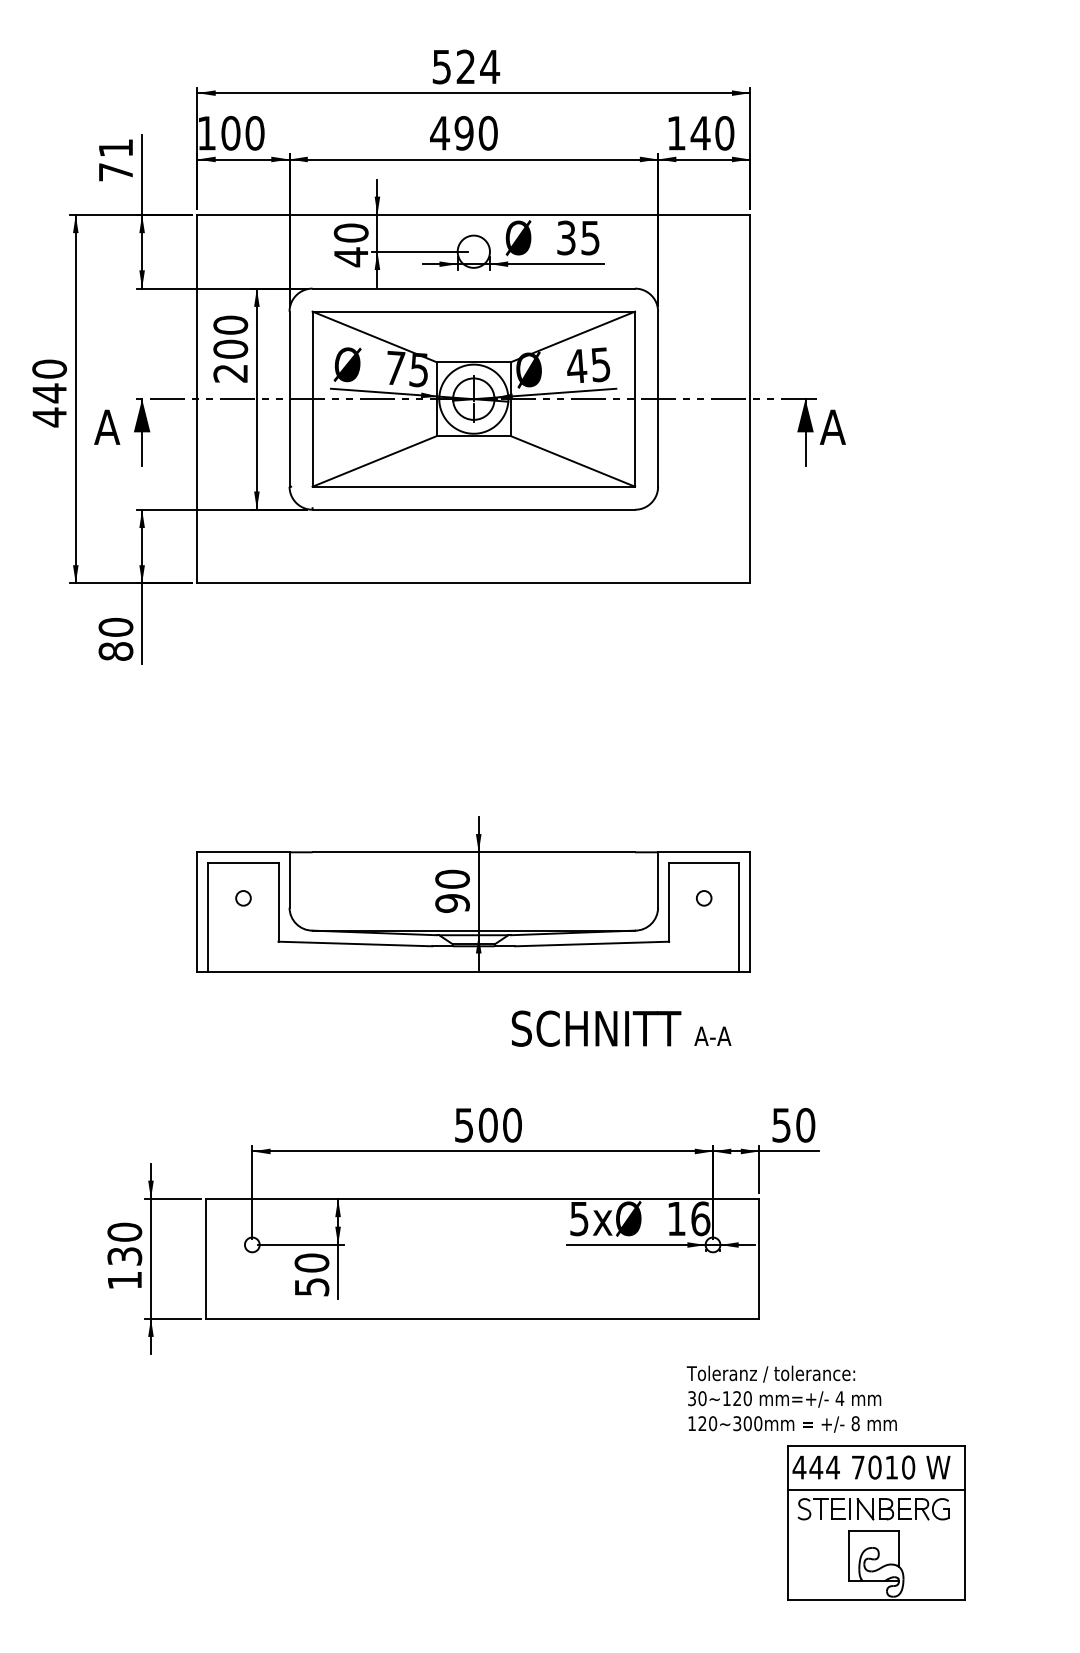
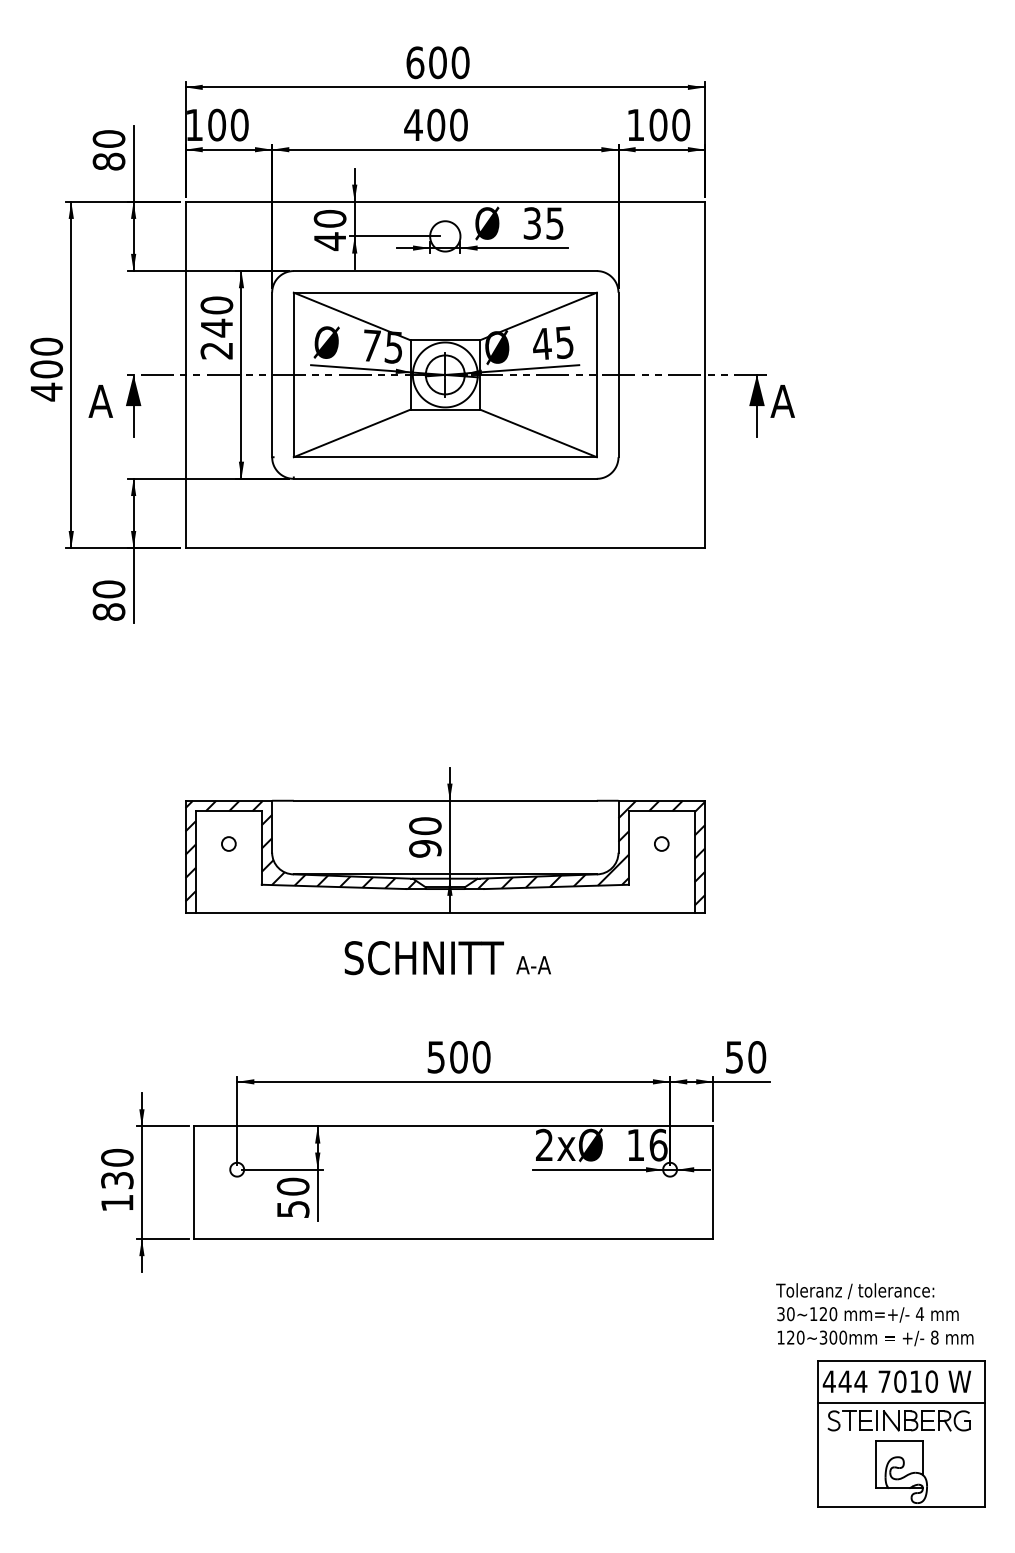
text: (466, 66) -> (438, 62), 524 -> 600
text: (463, 133) -> (435, 125), 490 -> 400
text: (700, 133) -> (658, 125), 140 -> 100
text: (115, 159) -> (108, 149), 71 -> 80
text: (230, 349) -> (216, 328), 200 -> 240
text: (49, 393) -> (46, 369), 440 -> 400
hatch: (319, 905) -> (300, 850), added
hatch: (629, 907) -> (591, 852), added
text: (621, 1028) -> (447, 957), moved
text: (579, 1218) -> (544, 1144), 5x -> 2x
text: (791, 1398) -> (874, 1314), moved
part: (876, 1522) -> (901, 1433), moved

